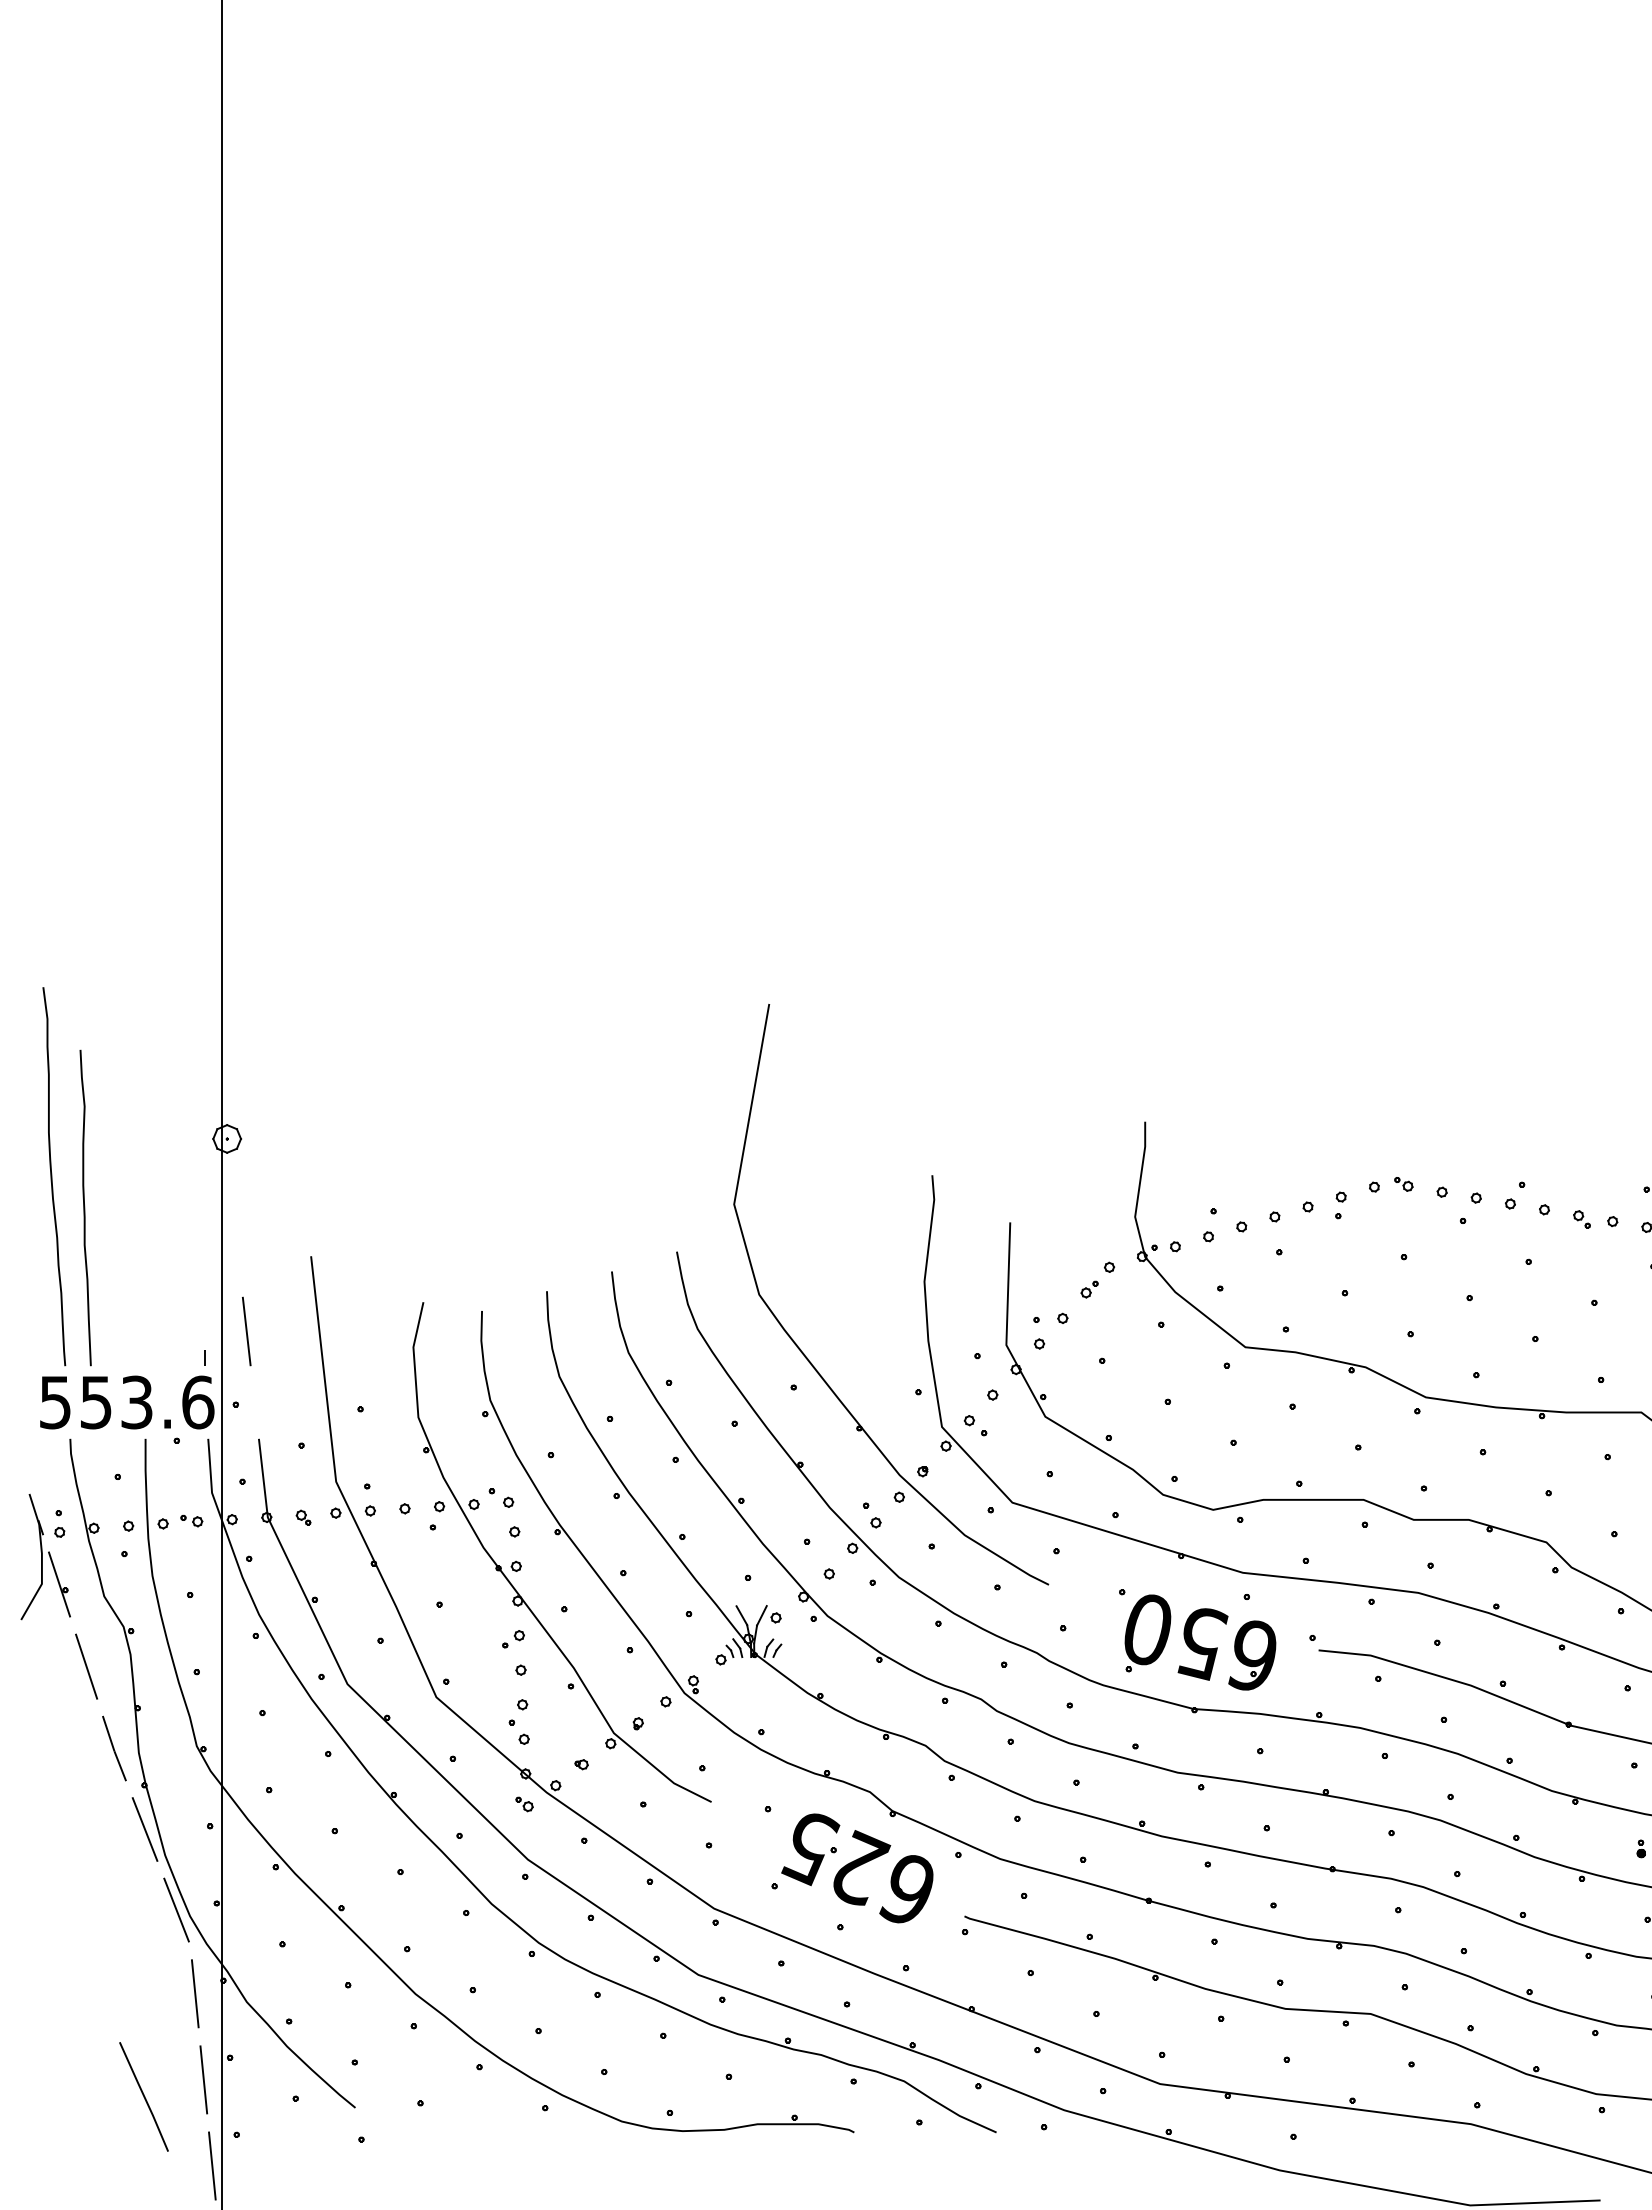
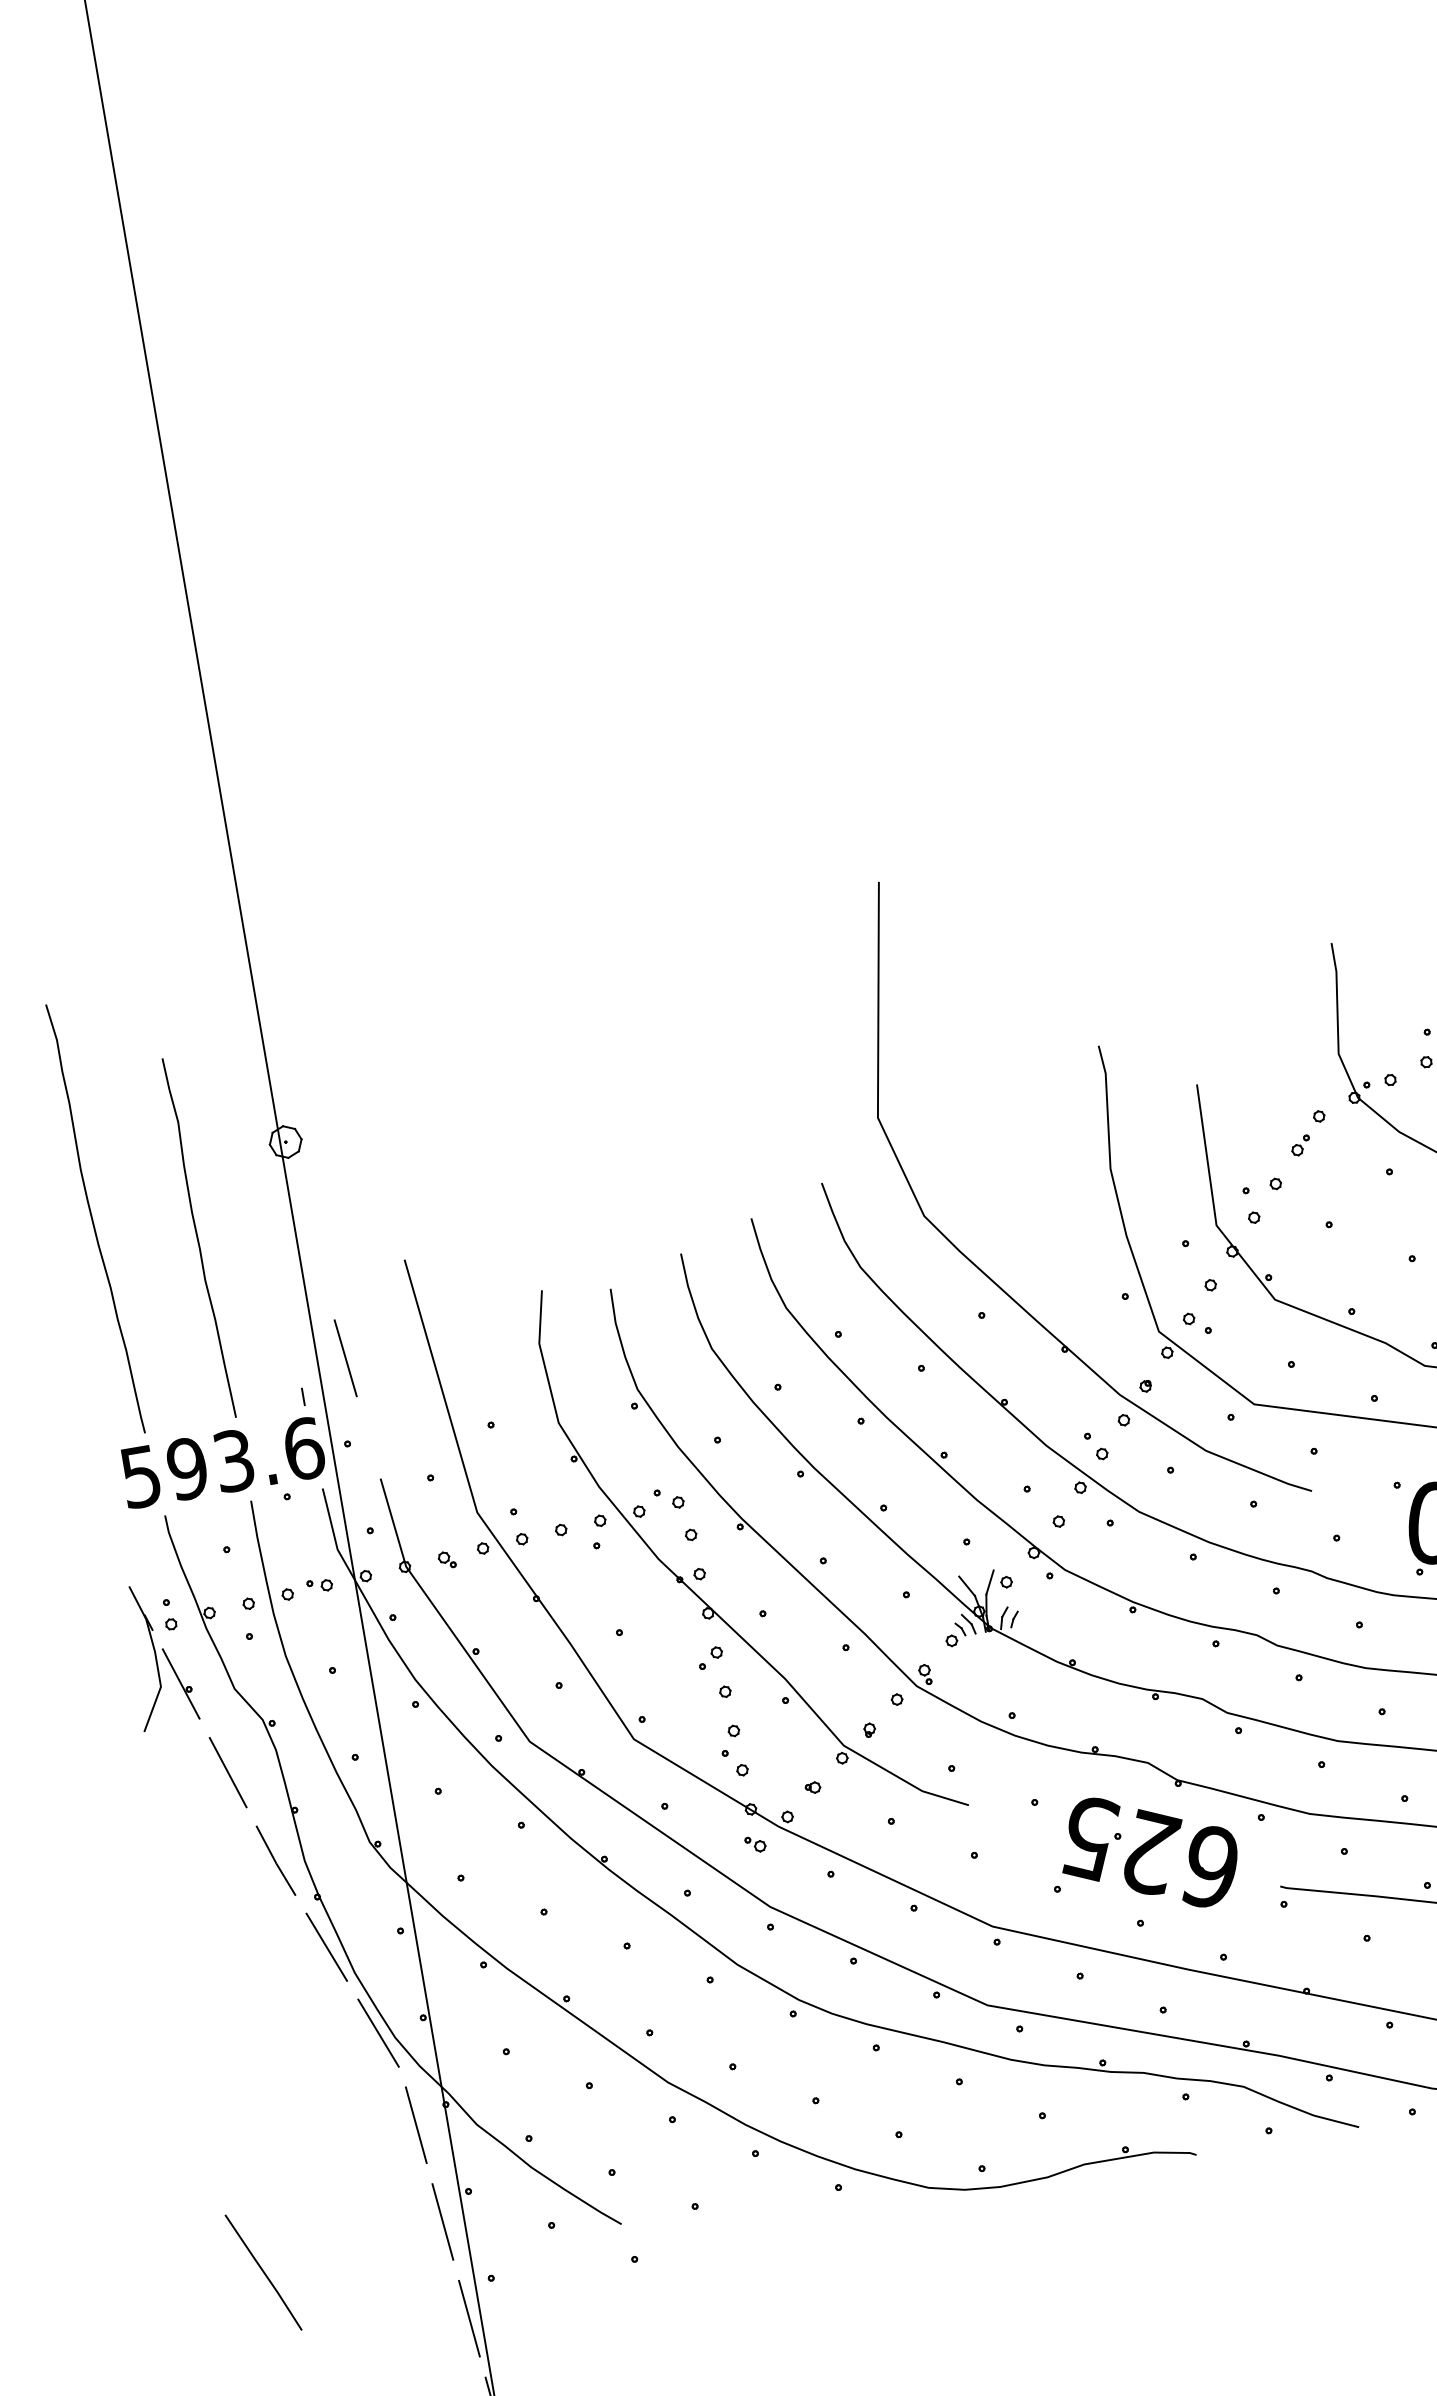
curve: (85, 1207) -> (198, 1237), moved
text: (96, 1402) -> (187, 1468), 553.6 -> 593.6
line: (143, 2096) -> (262, 2272), moved

